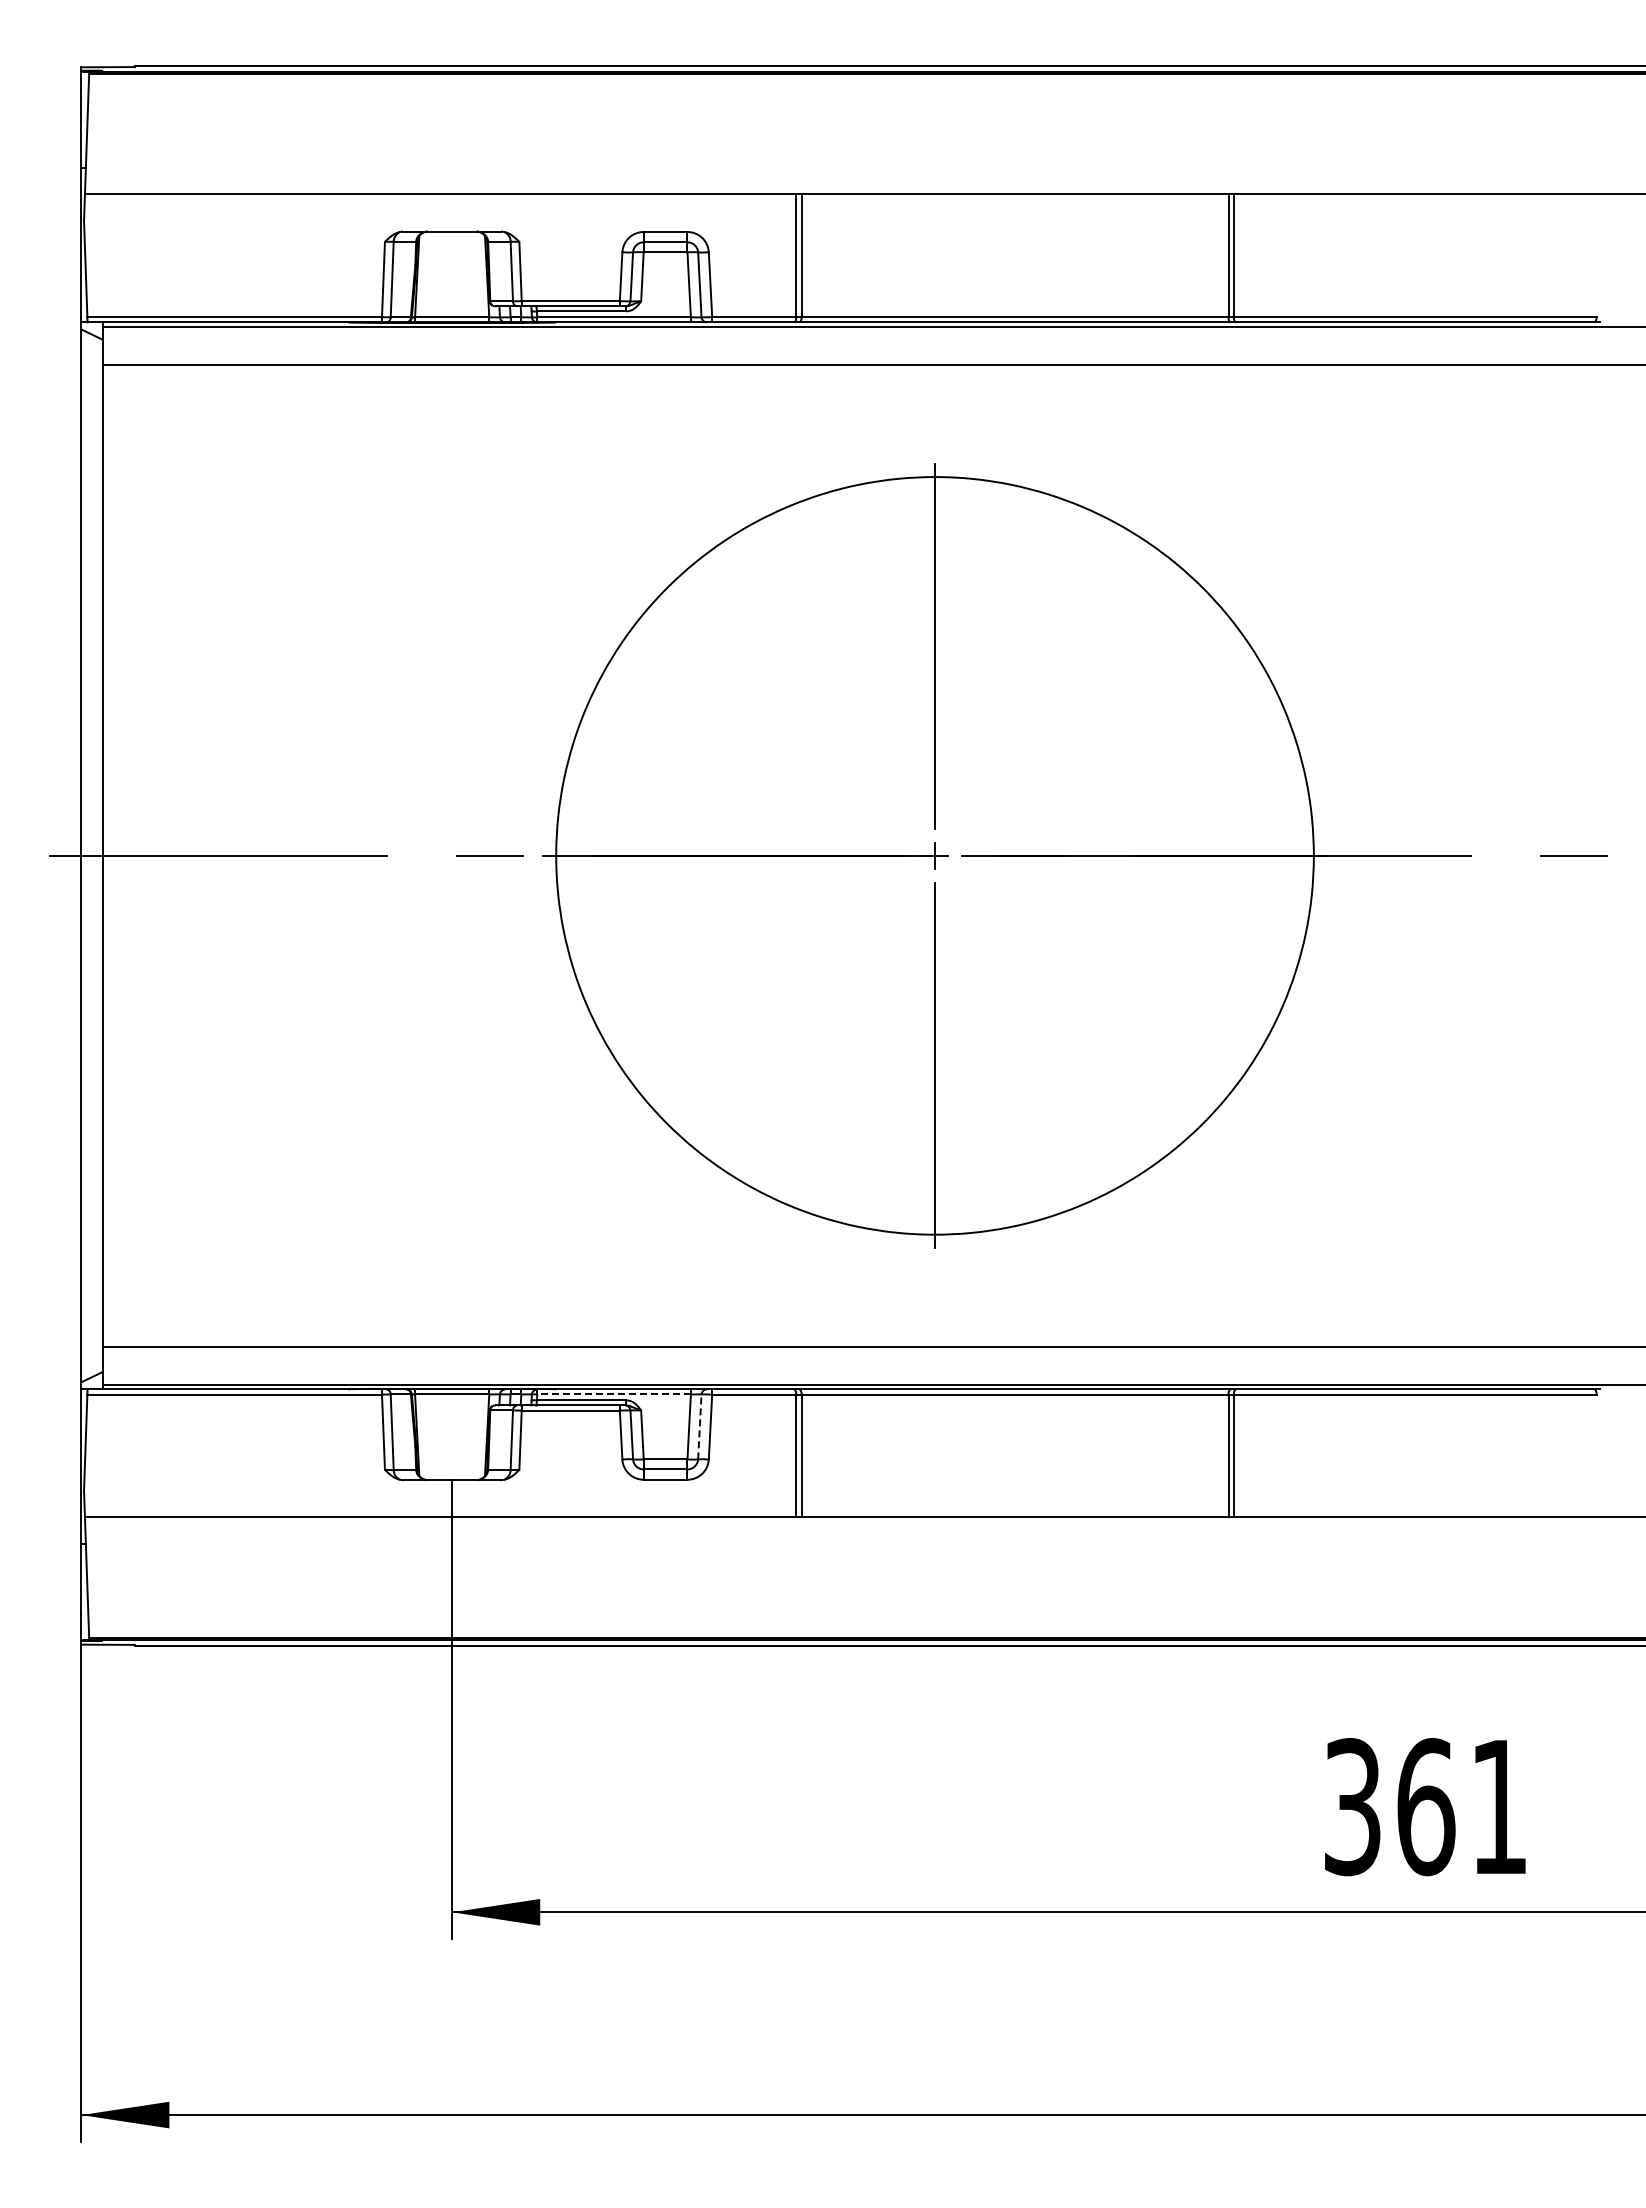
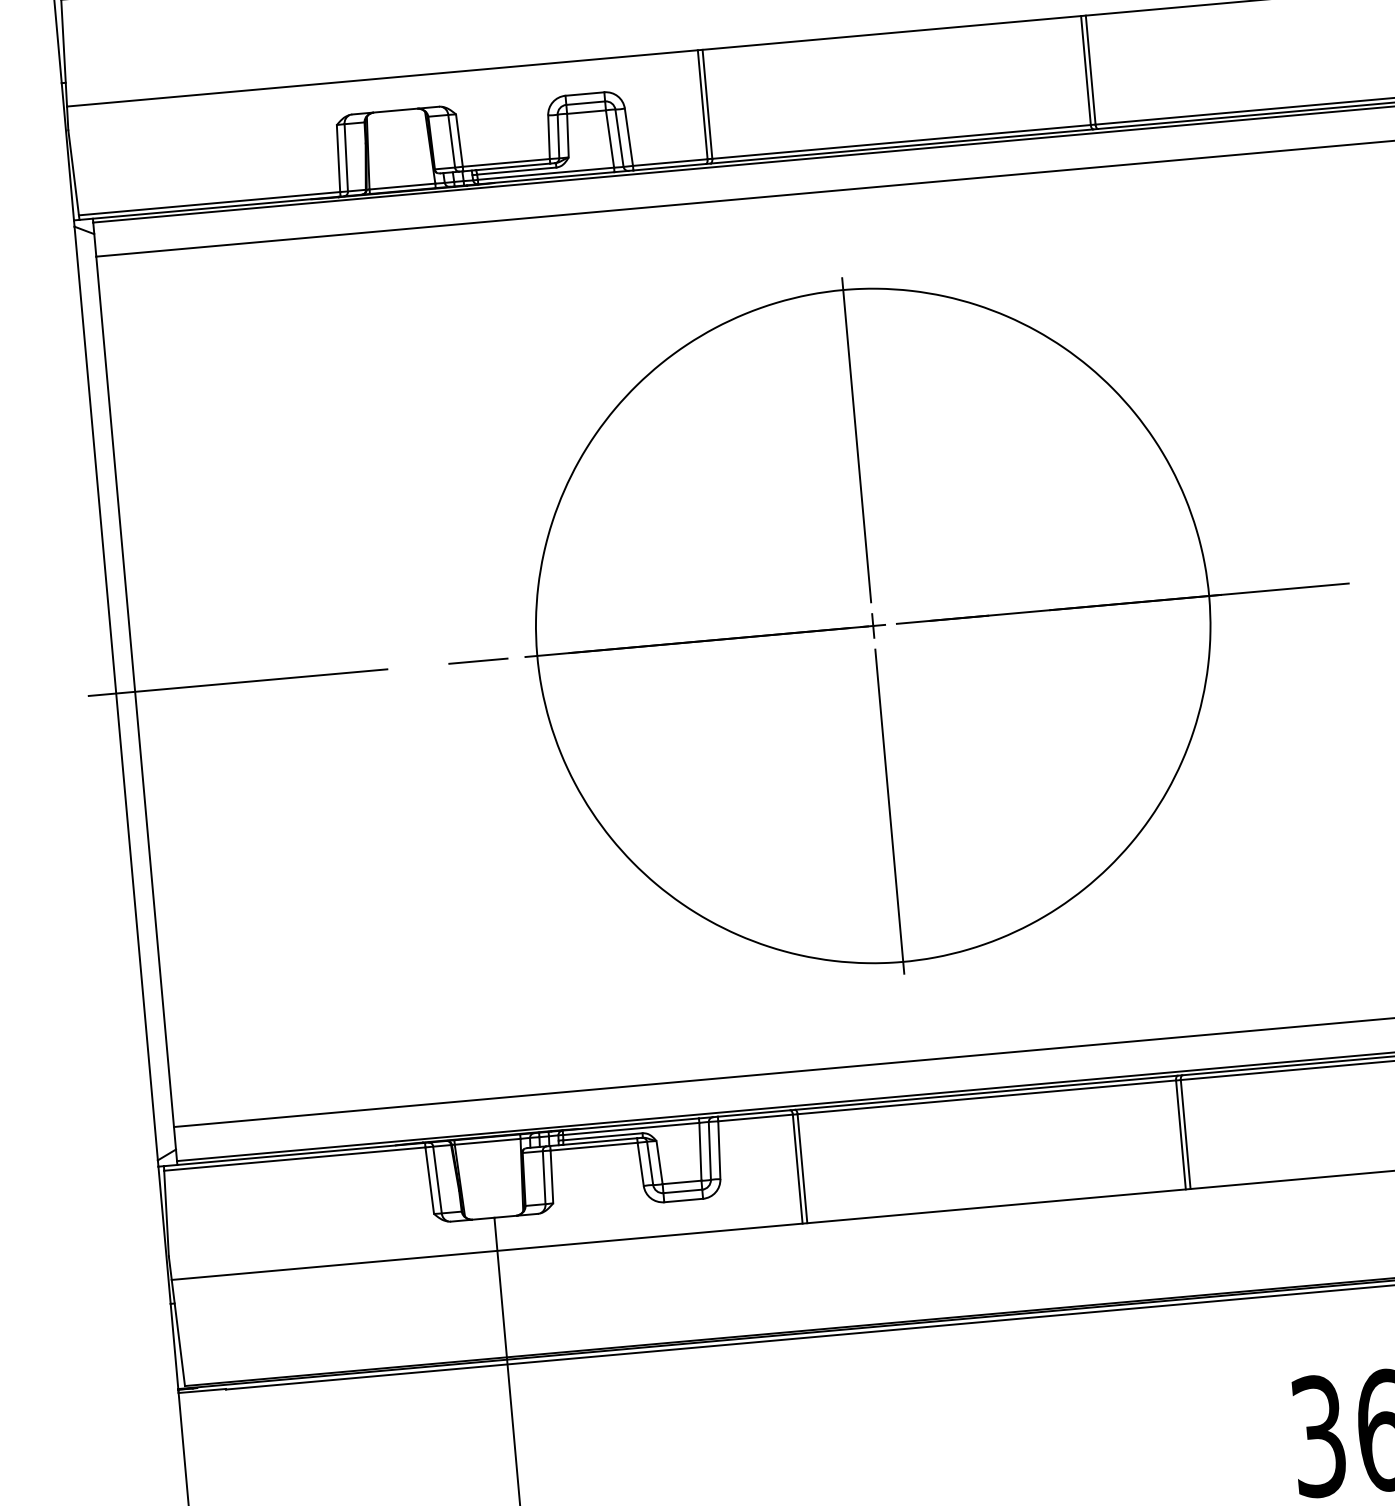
line: (614, 1394) -> (631, 1128), dashed -> solid
line: (699, 1426) -> (709, 1150), dashed -> solid

